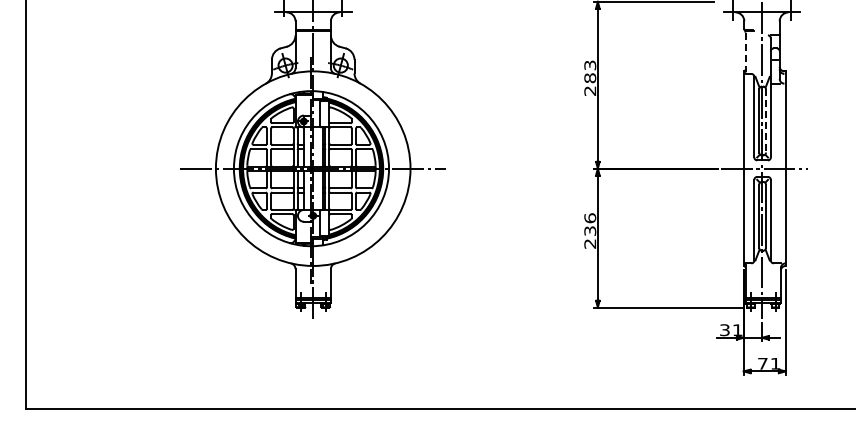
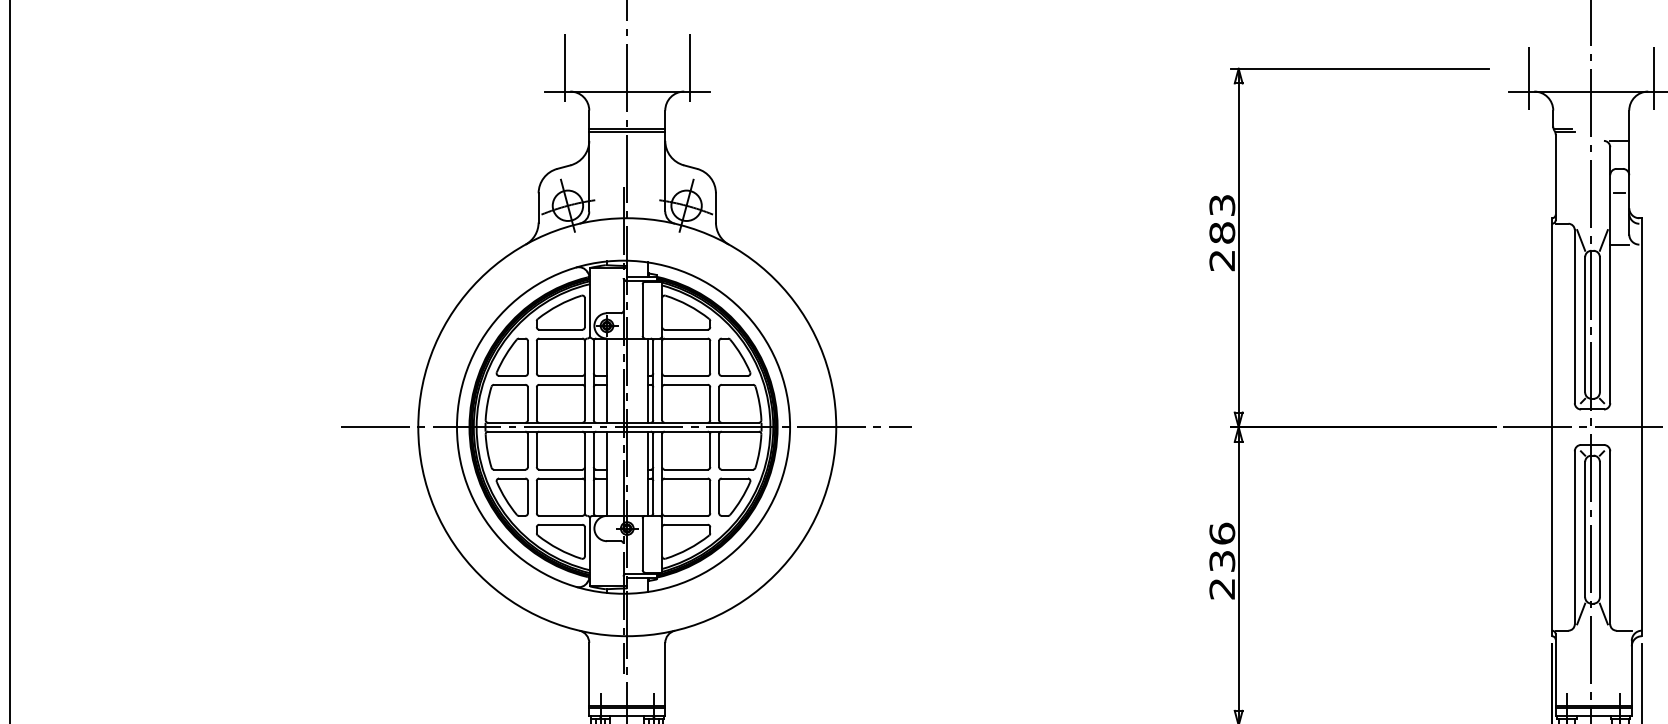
line: (745, 52) -> (1555, 177), dashed -> solid
line: (766, 120) -> (1600, 323), dashed -> solid

